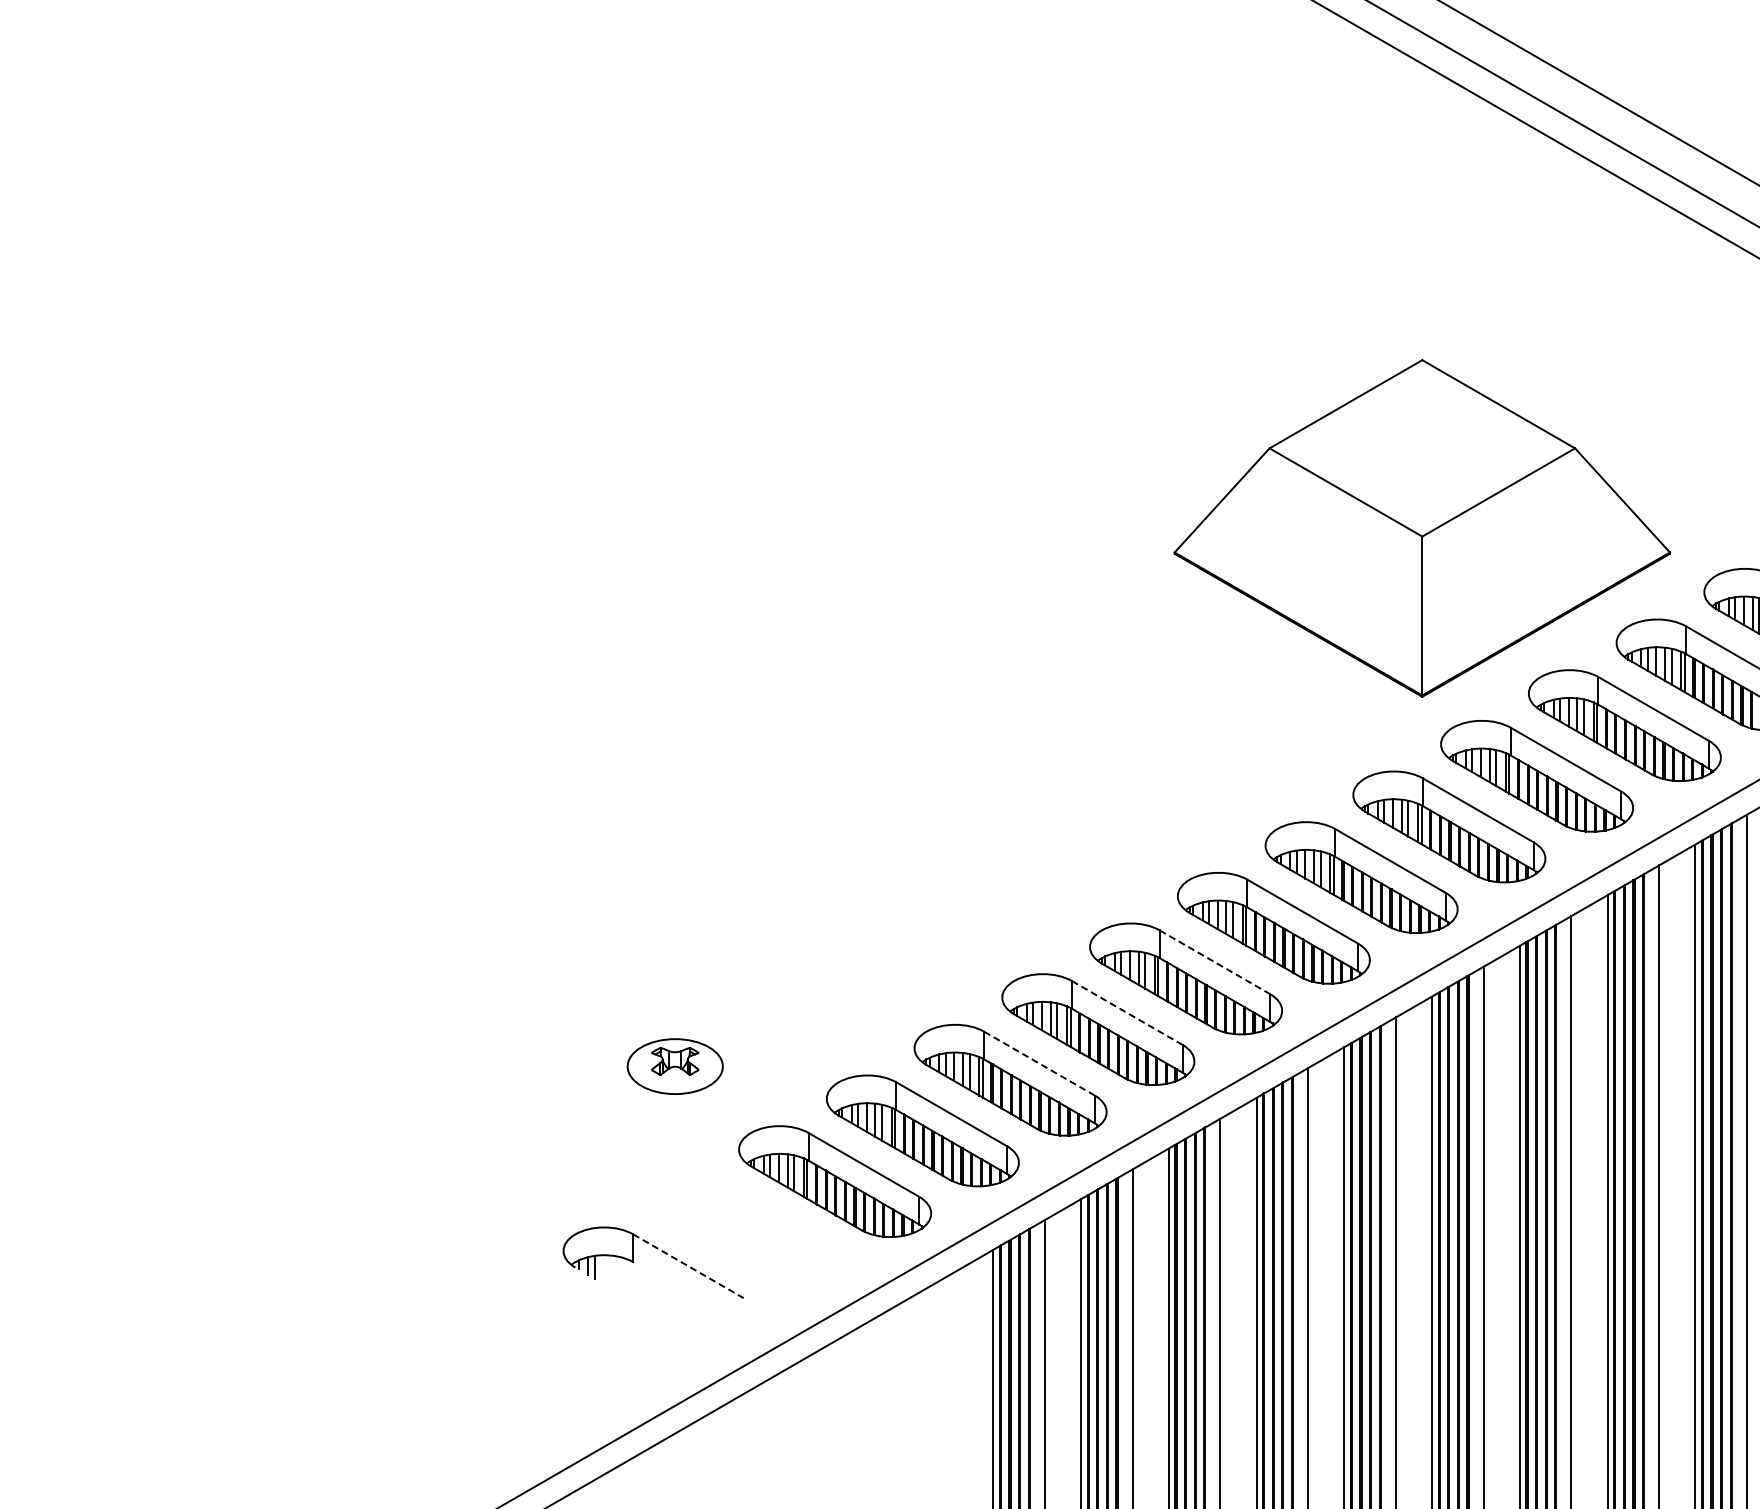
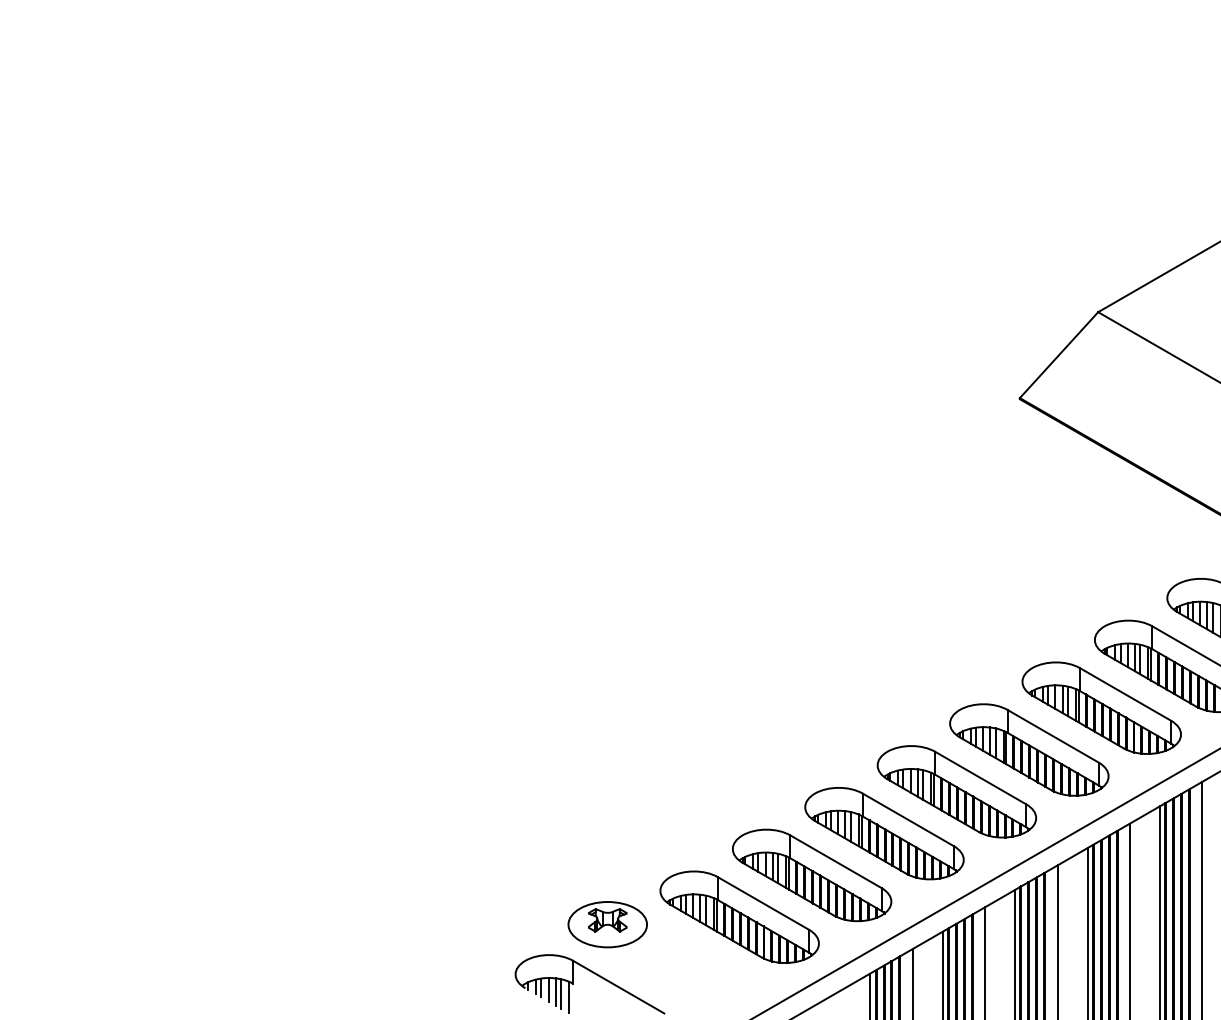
line: (1214, 962) -> (1052, 736), dashed -> solid
line: (1127, 1012) -> (980, 777), dashed -> solid
line: (1039, 1063) -> (908, 819), dashed -> solid
part: (674, 1066) -> (607, 924), moved
line: (688, 1266) -> (618, 987), dashed -> solid
line: (603, 1269) -> (548, 989), added
line: (612, 1271) -> (555, 991), added
line: (618, 1274) -> (560, 993), added
line: (628, 1278) -> (569, 997), added

